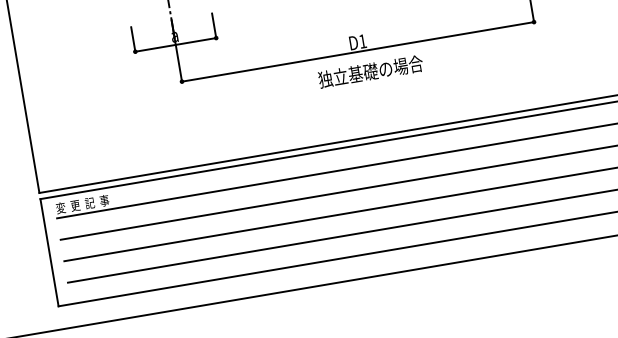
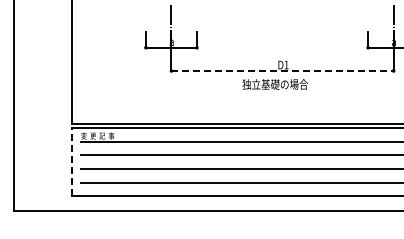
line: (359, 50) -> (283, 70), solid -> dashed
text: (369, 71) -> (274, 84), moved
line: (49, 253) -> (72, 162), solid -> dashed

